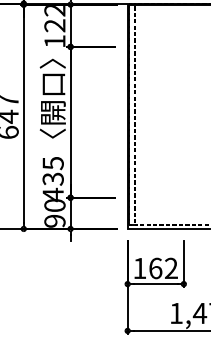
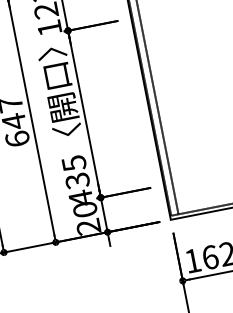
text: (54, 220) -> (88, 226), 90 -> 20

